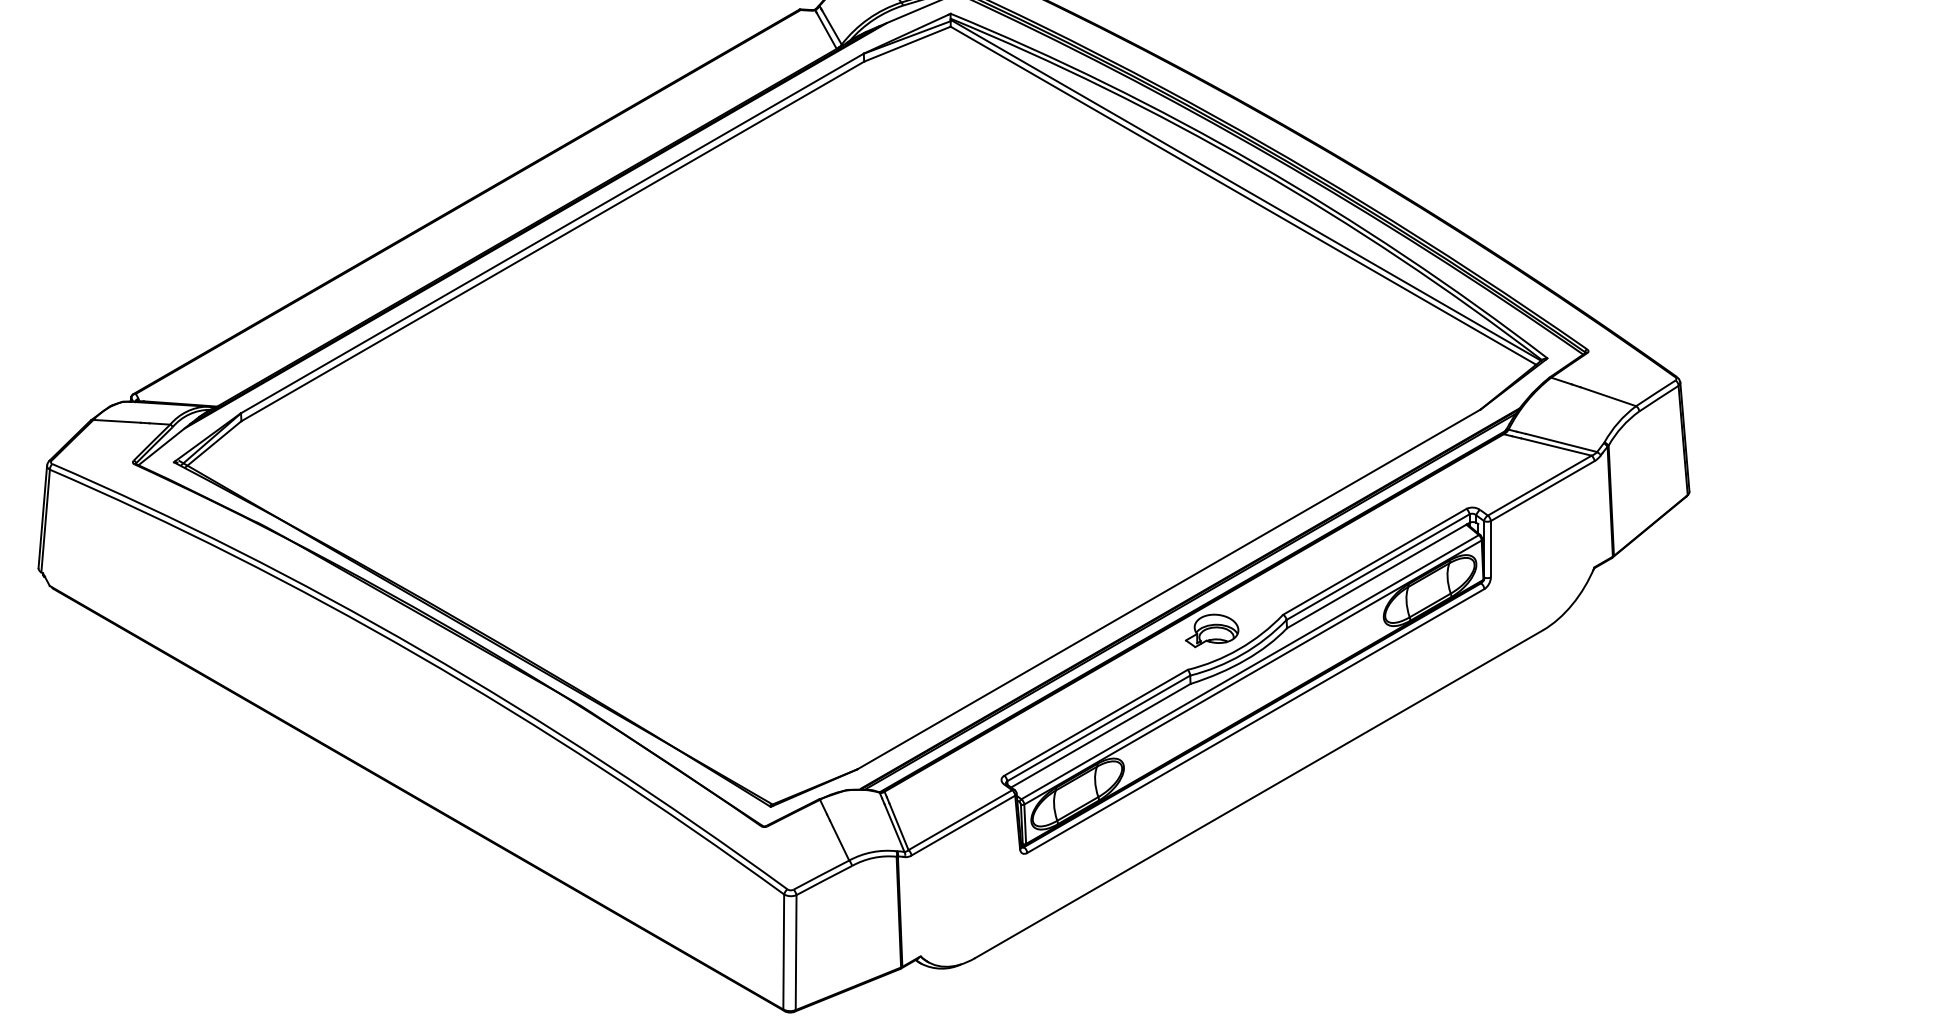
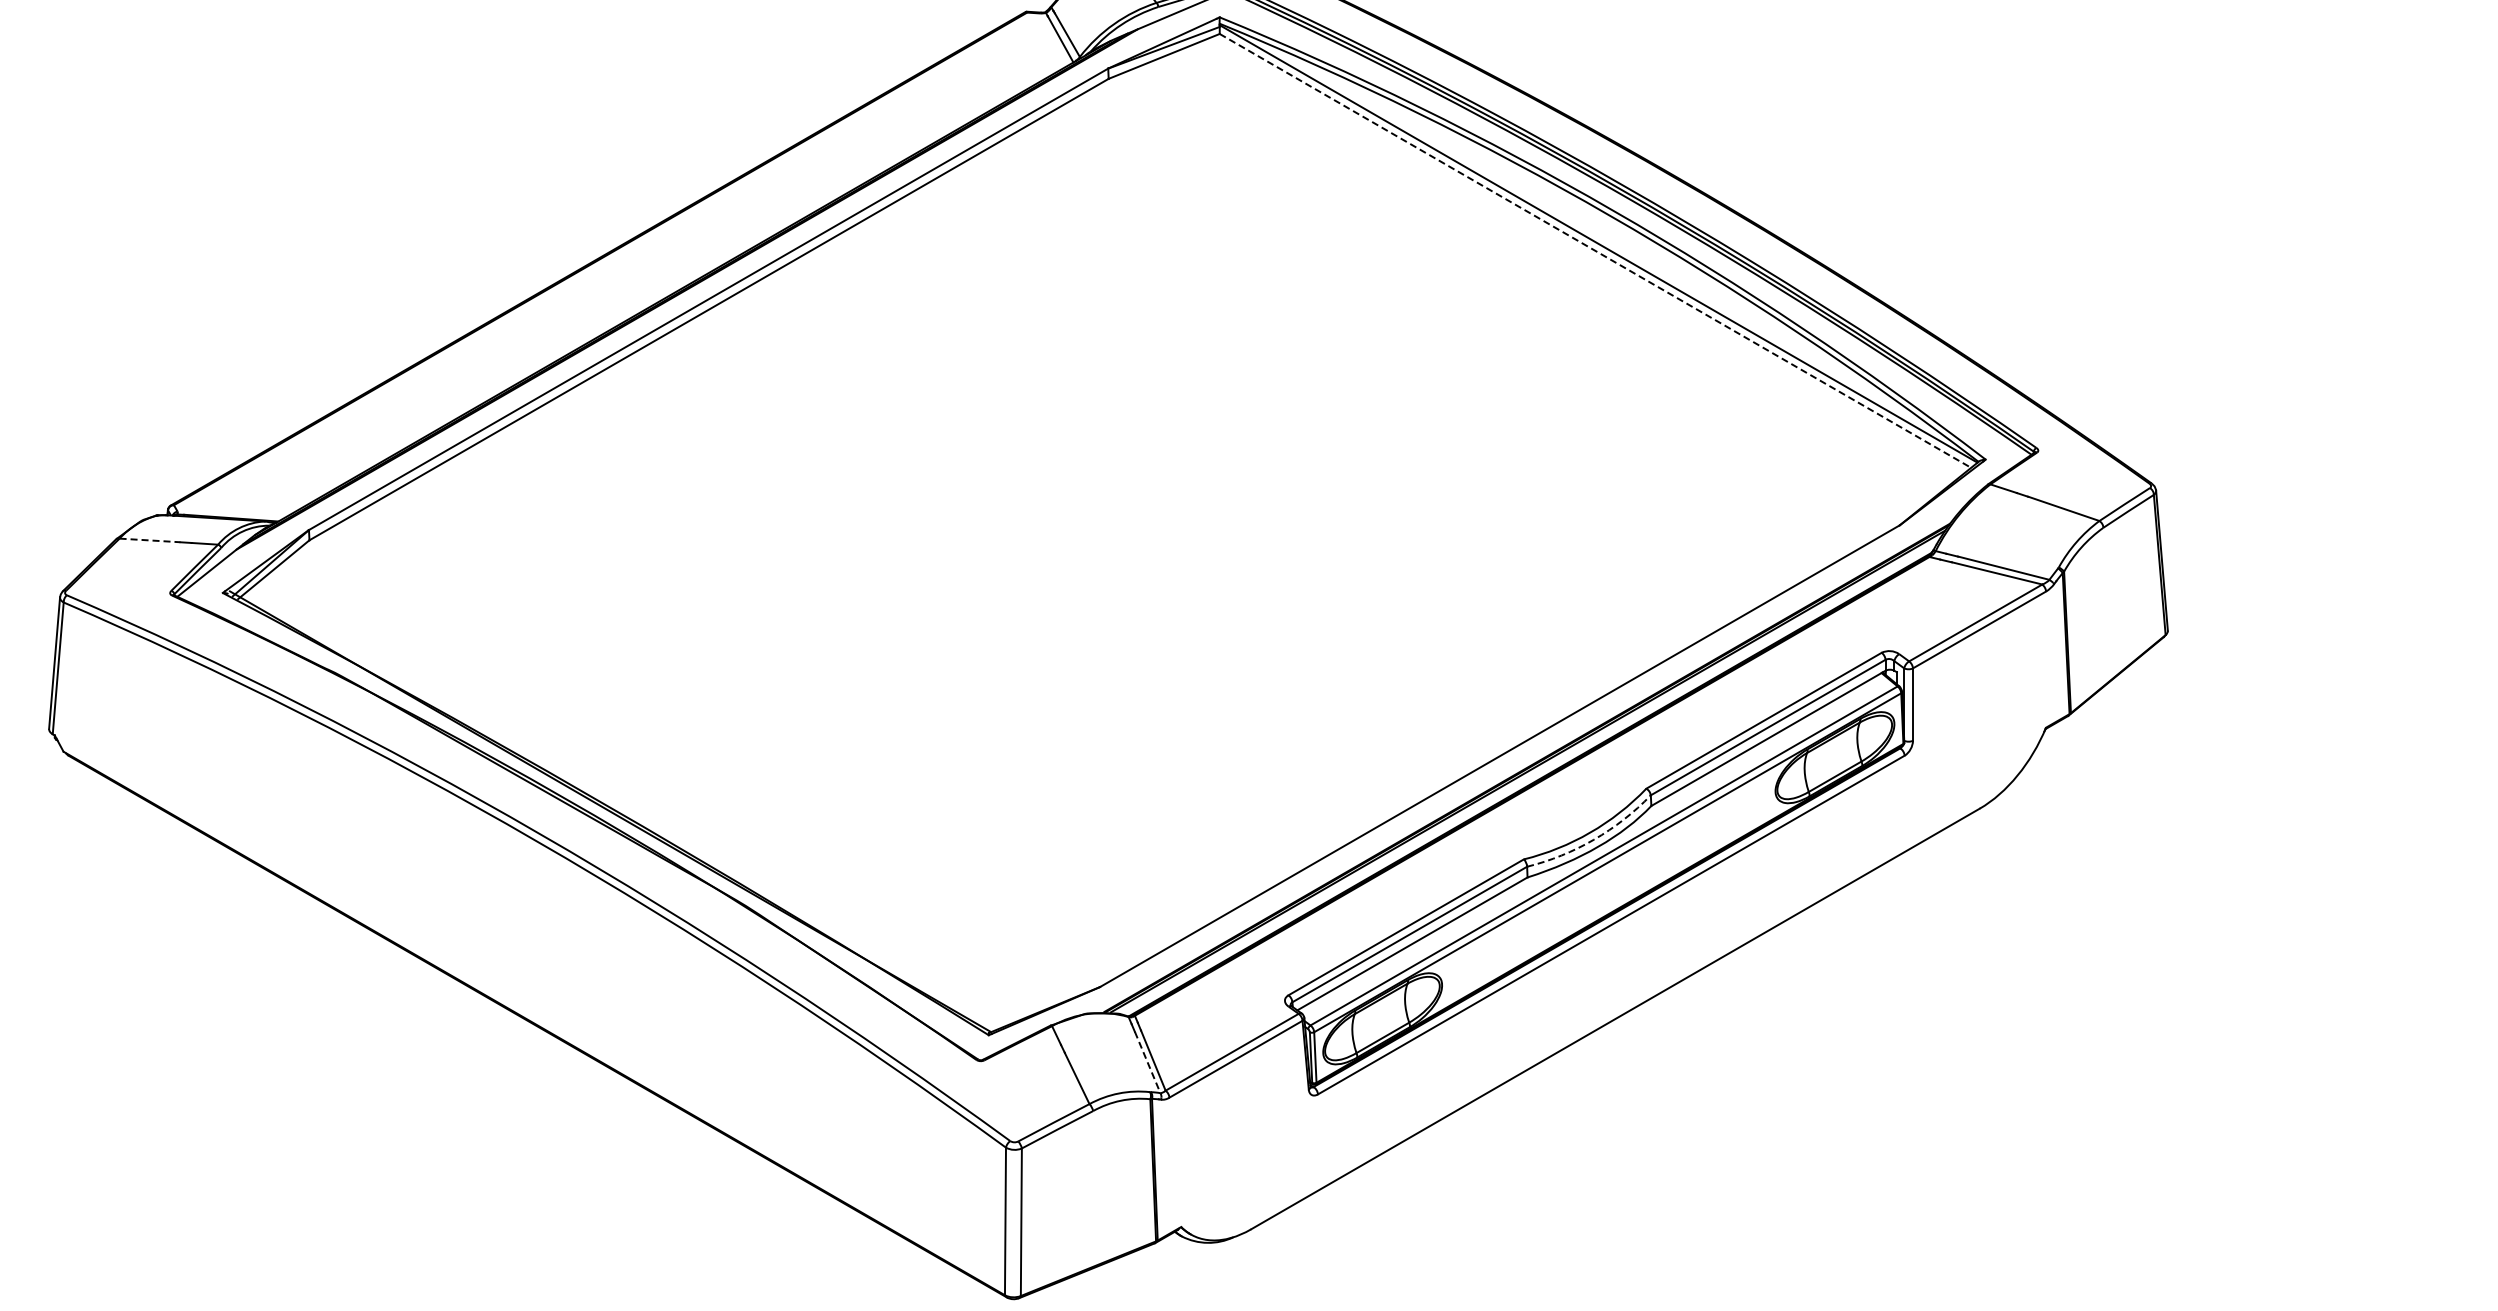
line: (1243, 195) -> (1595, 250), solid -> dashed
line: (117, 421) -> (150, 540), solid -> dashed
part: (1211, 630) -> (1554, 809), removed
arc: (1241, 654) -> (1593, 839), solid -> dashed
line: (894, 828) -> (1147, 1062), solid -> dashed

